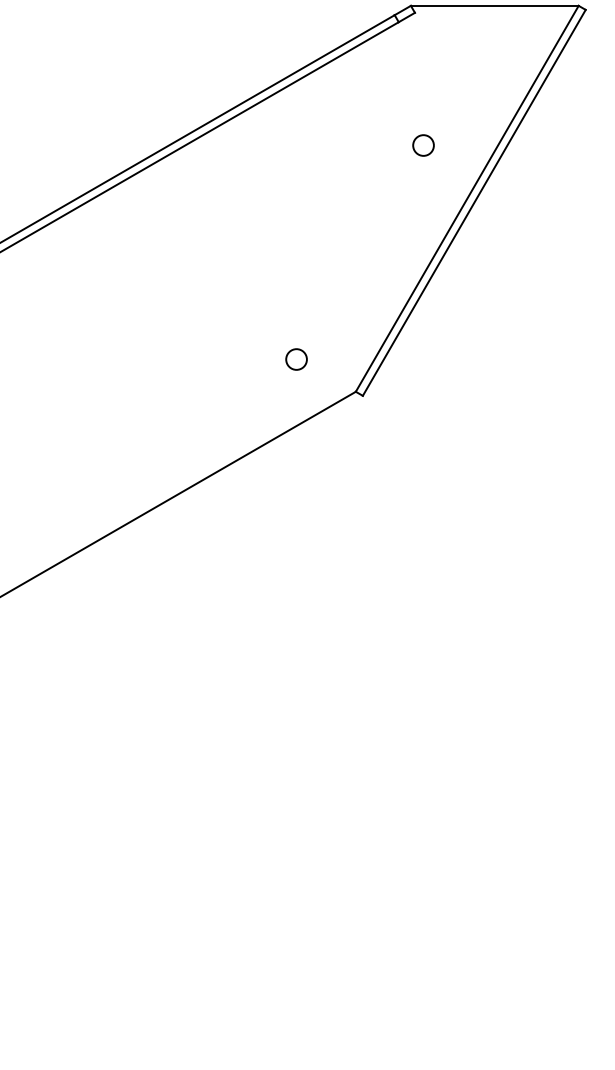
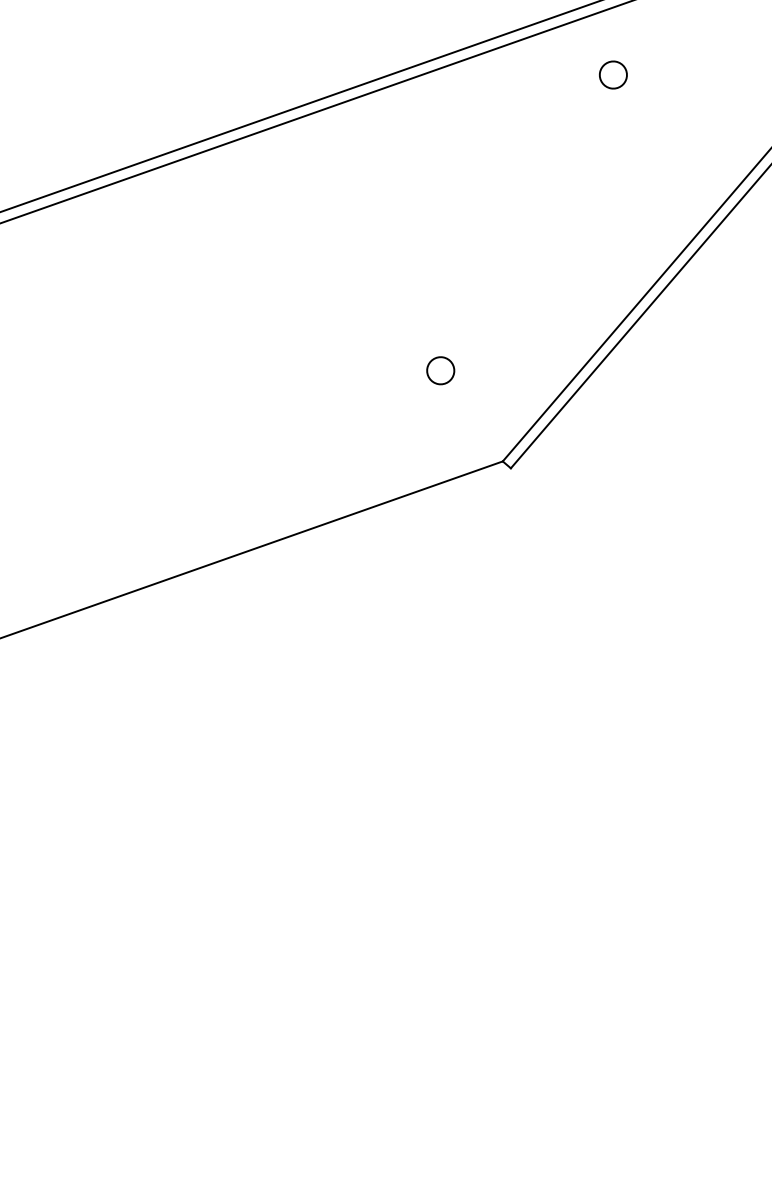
circle: (423, 145) -> (613, 75), moved
circle: (296, 359) -> (440, 370), moved

